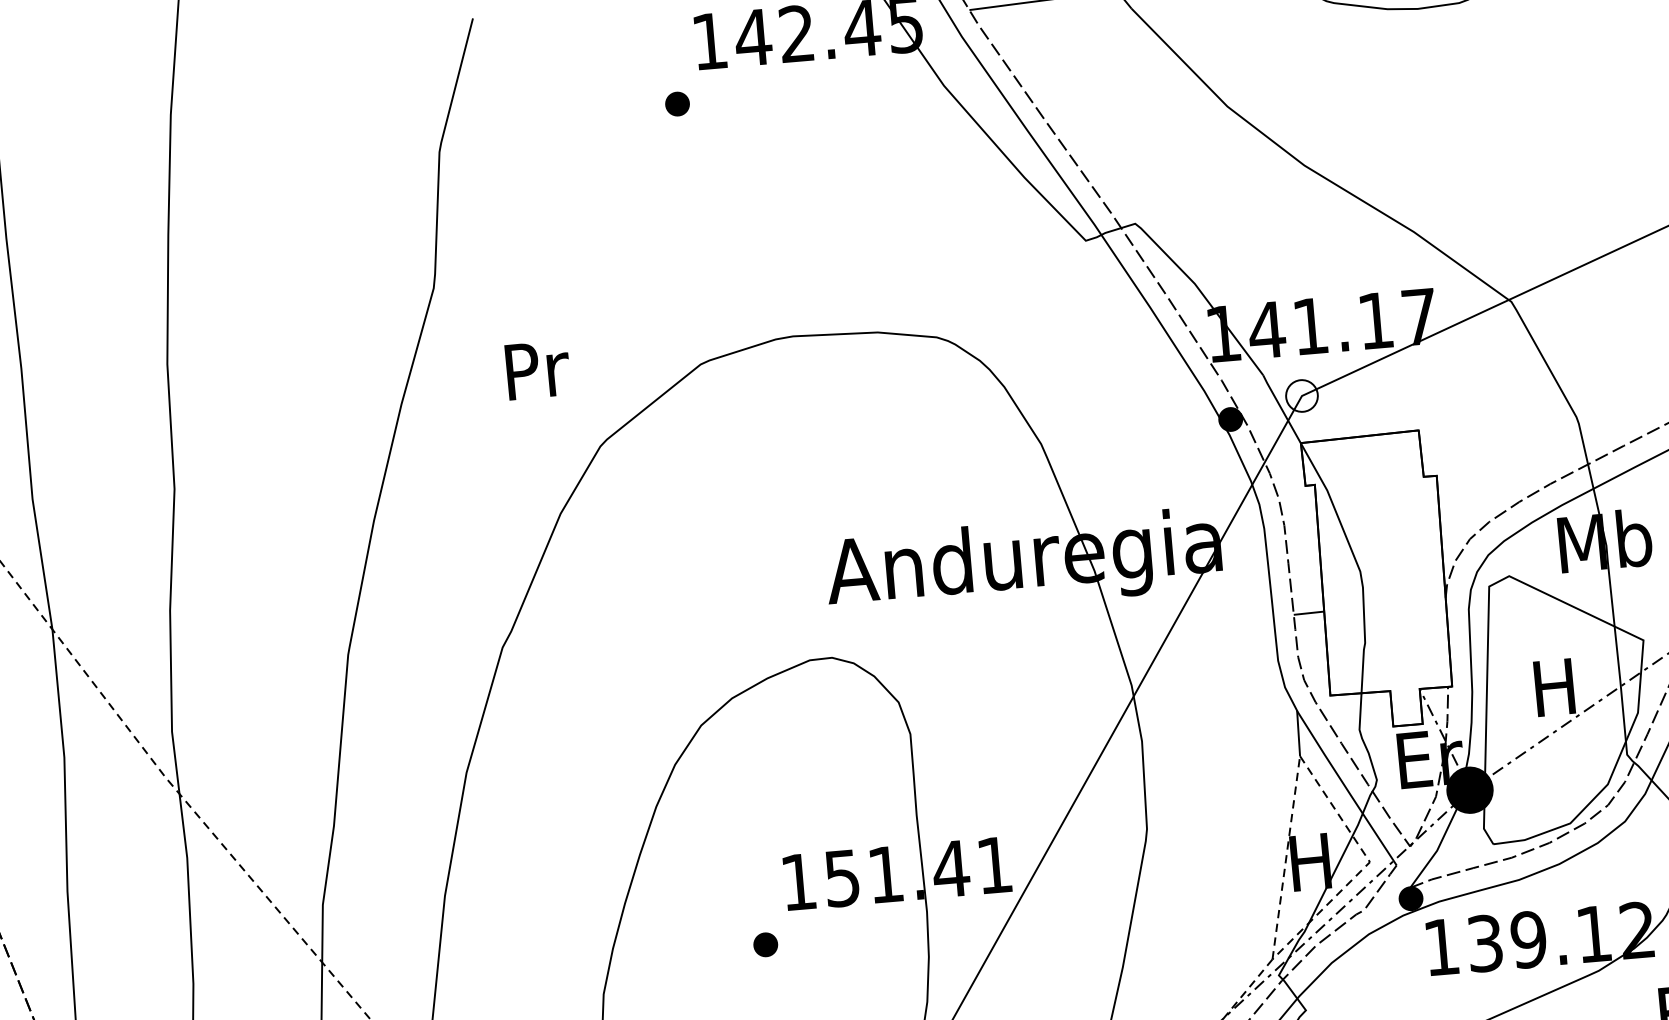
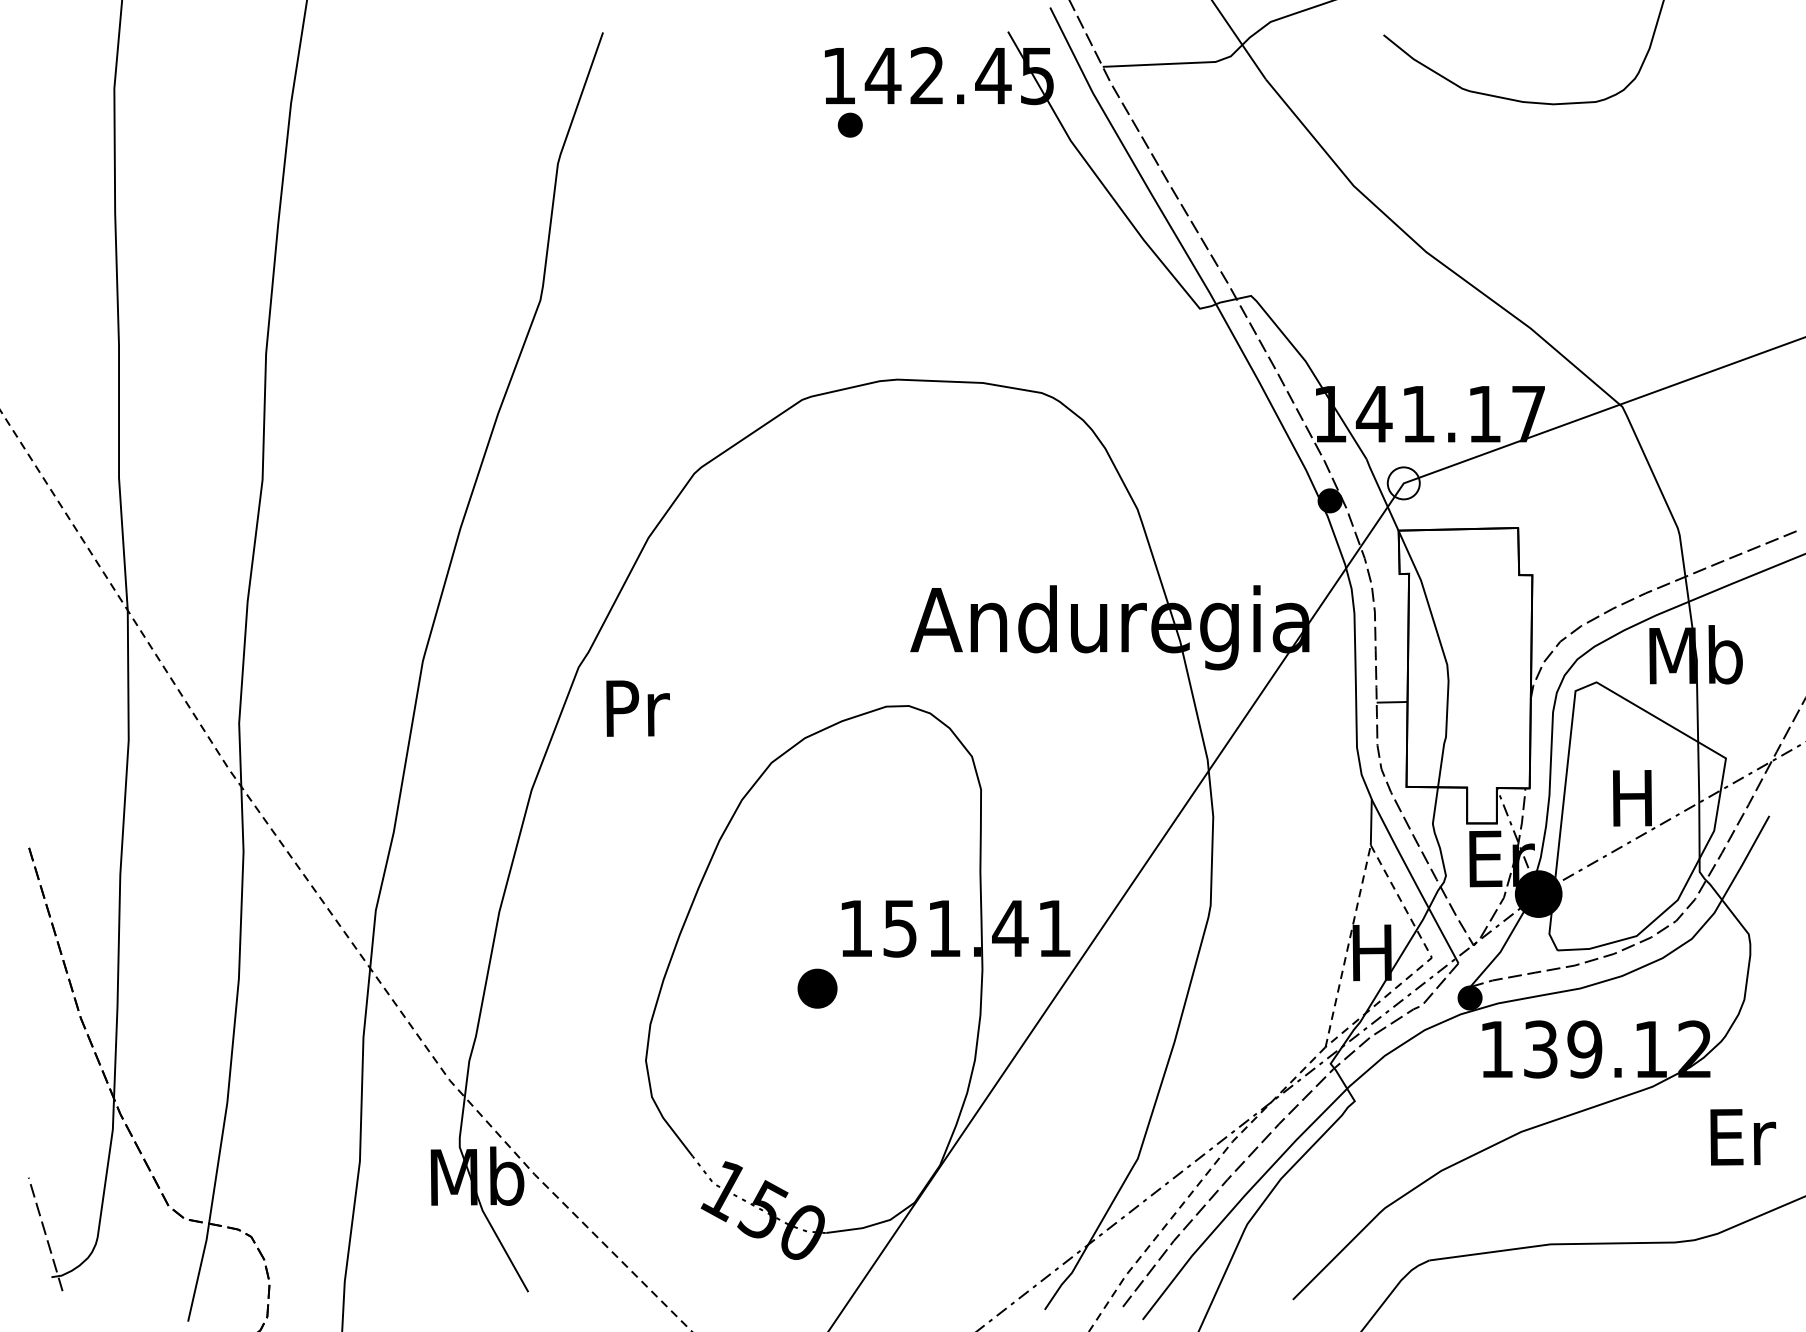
part: (676, 103) -> (849, 124), moved
text: (537, 370) -> (637, 708), moved
part: (765, 944) -> (817, 988), size x1.6

